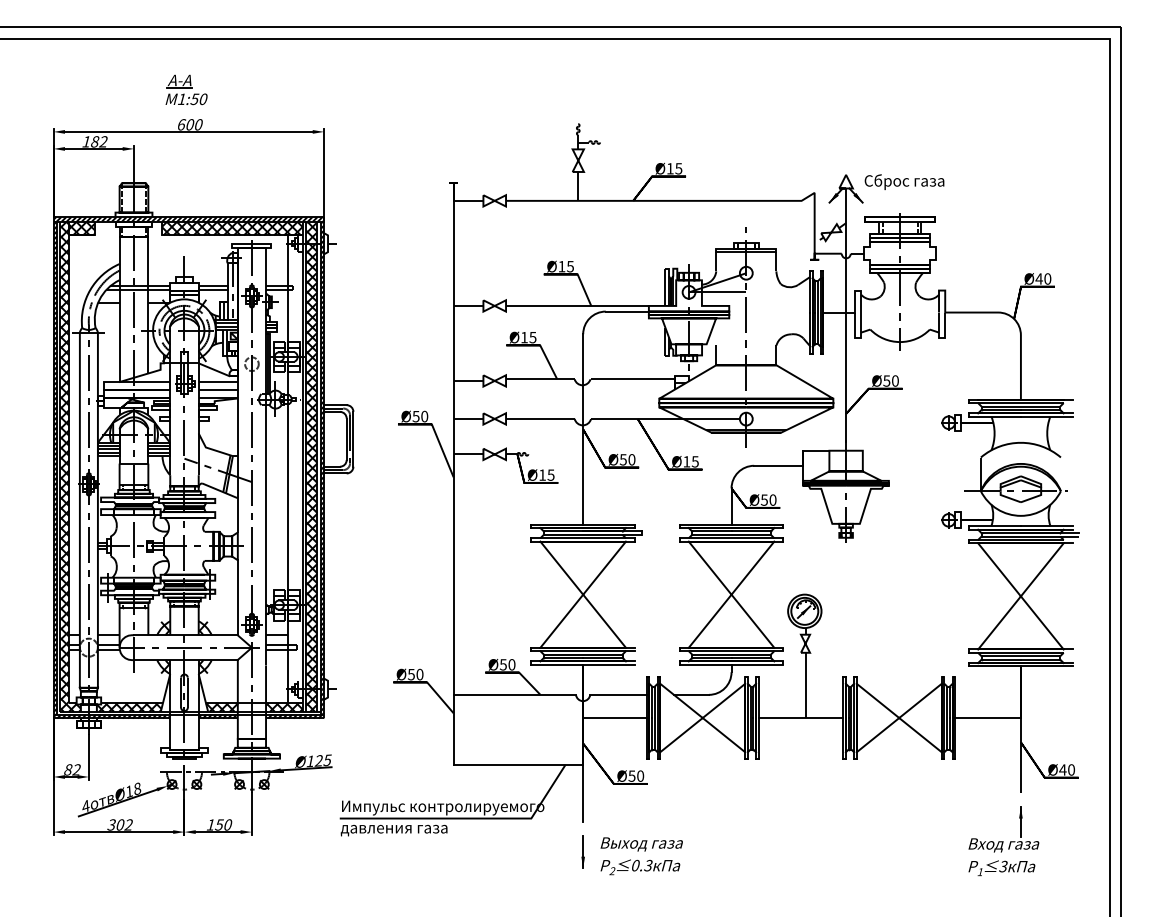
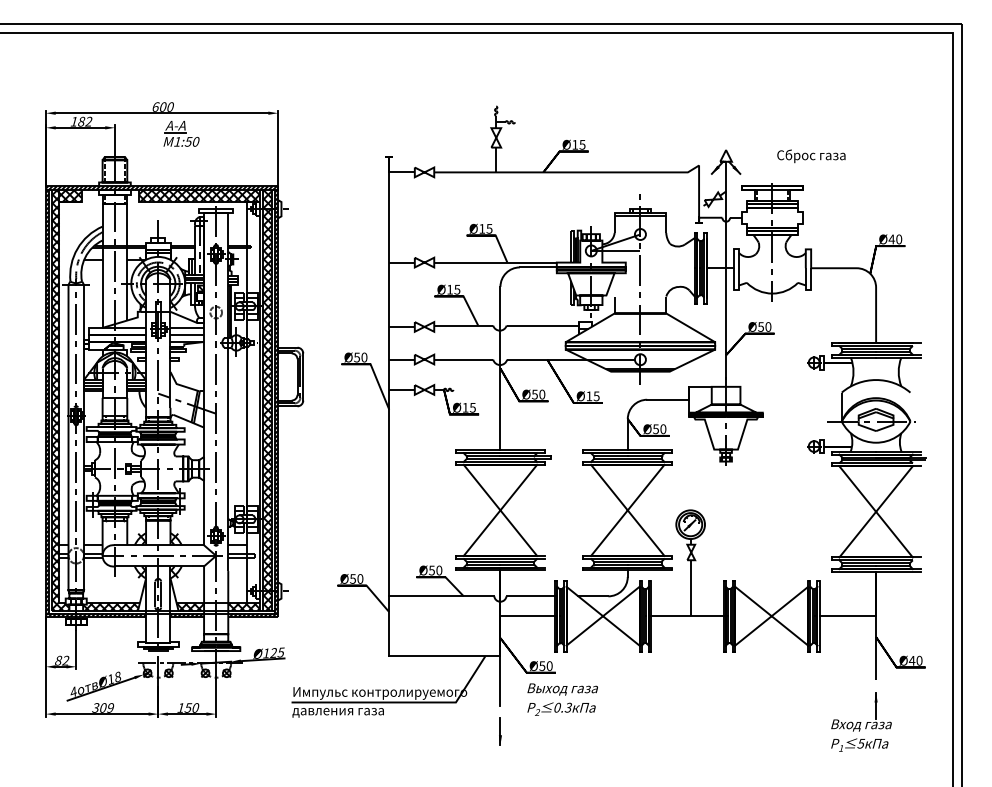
part: (186, 89) -> (181, 133), moved
text: (904, 181) -> (811, 155), moved
text: (128, 825) -> (110, 708), 302 -> 309
text: (641, 856) -> (562, 699), moved
text: (1004, 865) -> (862, 742), 3 -> 5

